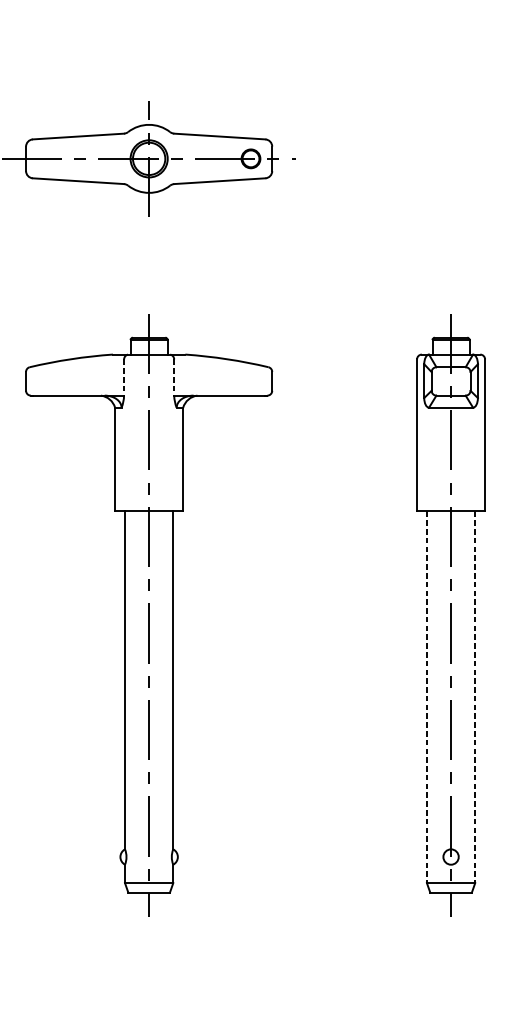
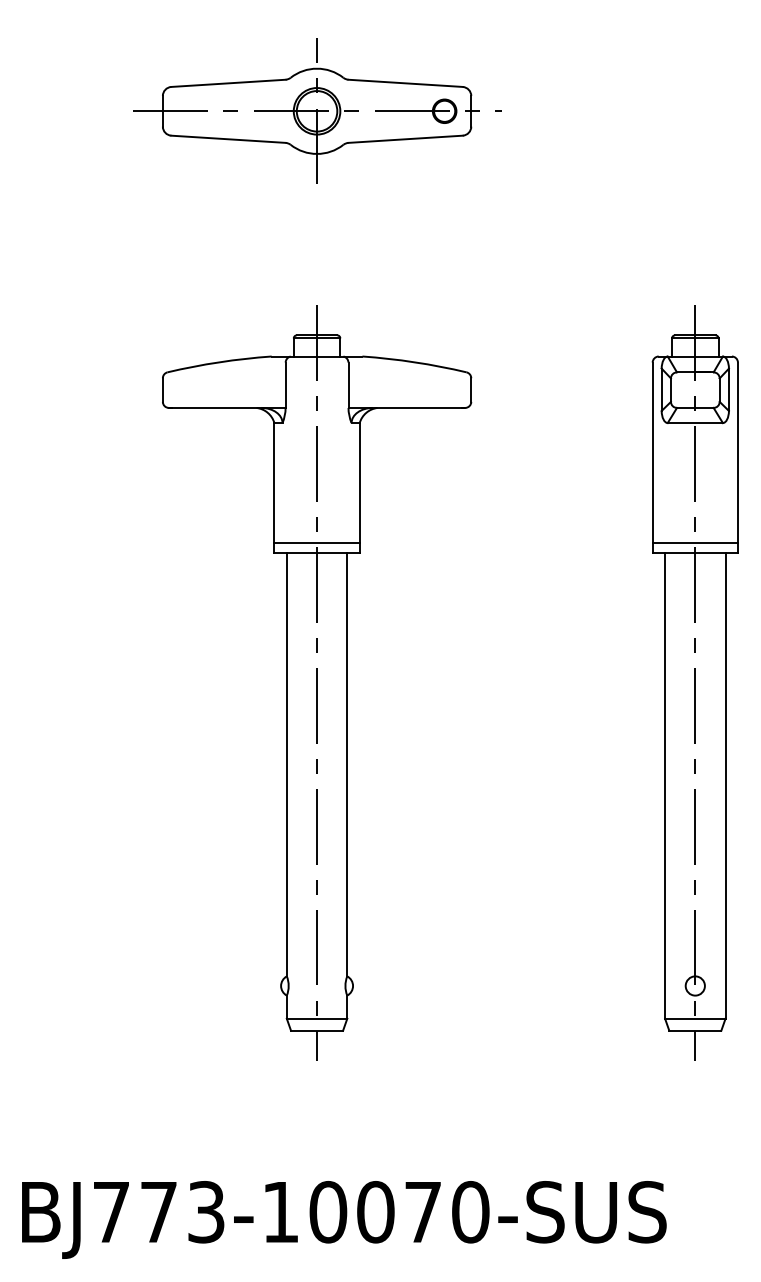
line: (123, 377) -> (285, 385), dashed -> solid
line: (174, 377) -> (348, 385), dashed -> solid
line: (148, 503) -> (316, 543), added
line: (450, 503) -> (694, 543), added
line: (427, 697) -> (665, 785), dashed -> solid
line: (475, 697) -> (725, 785), dashed -> solid

